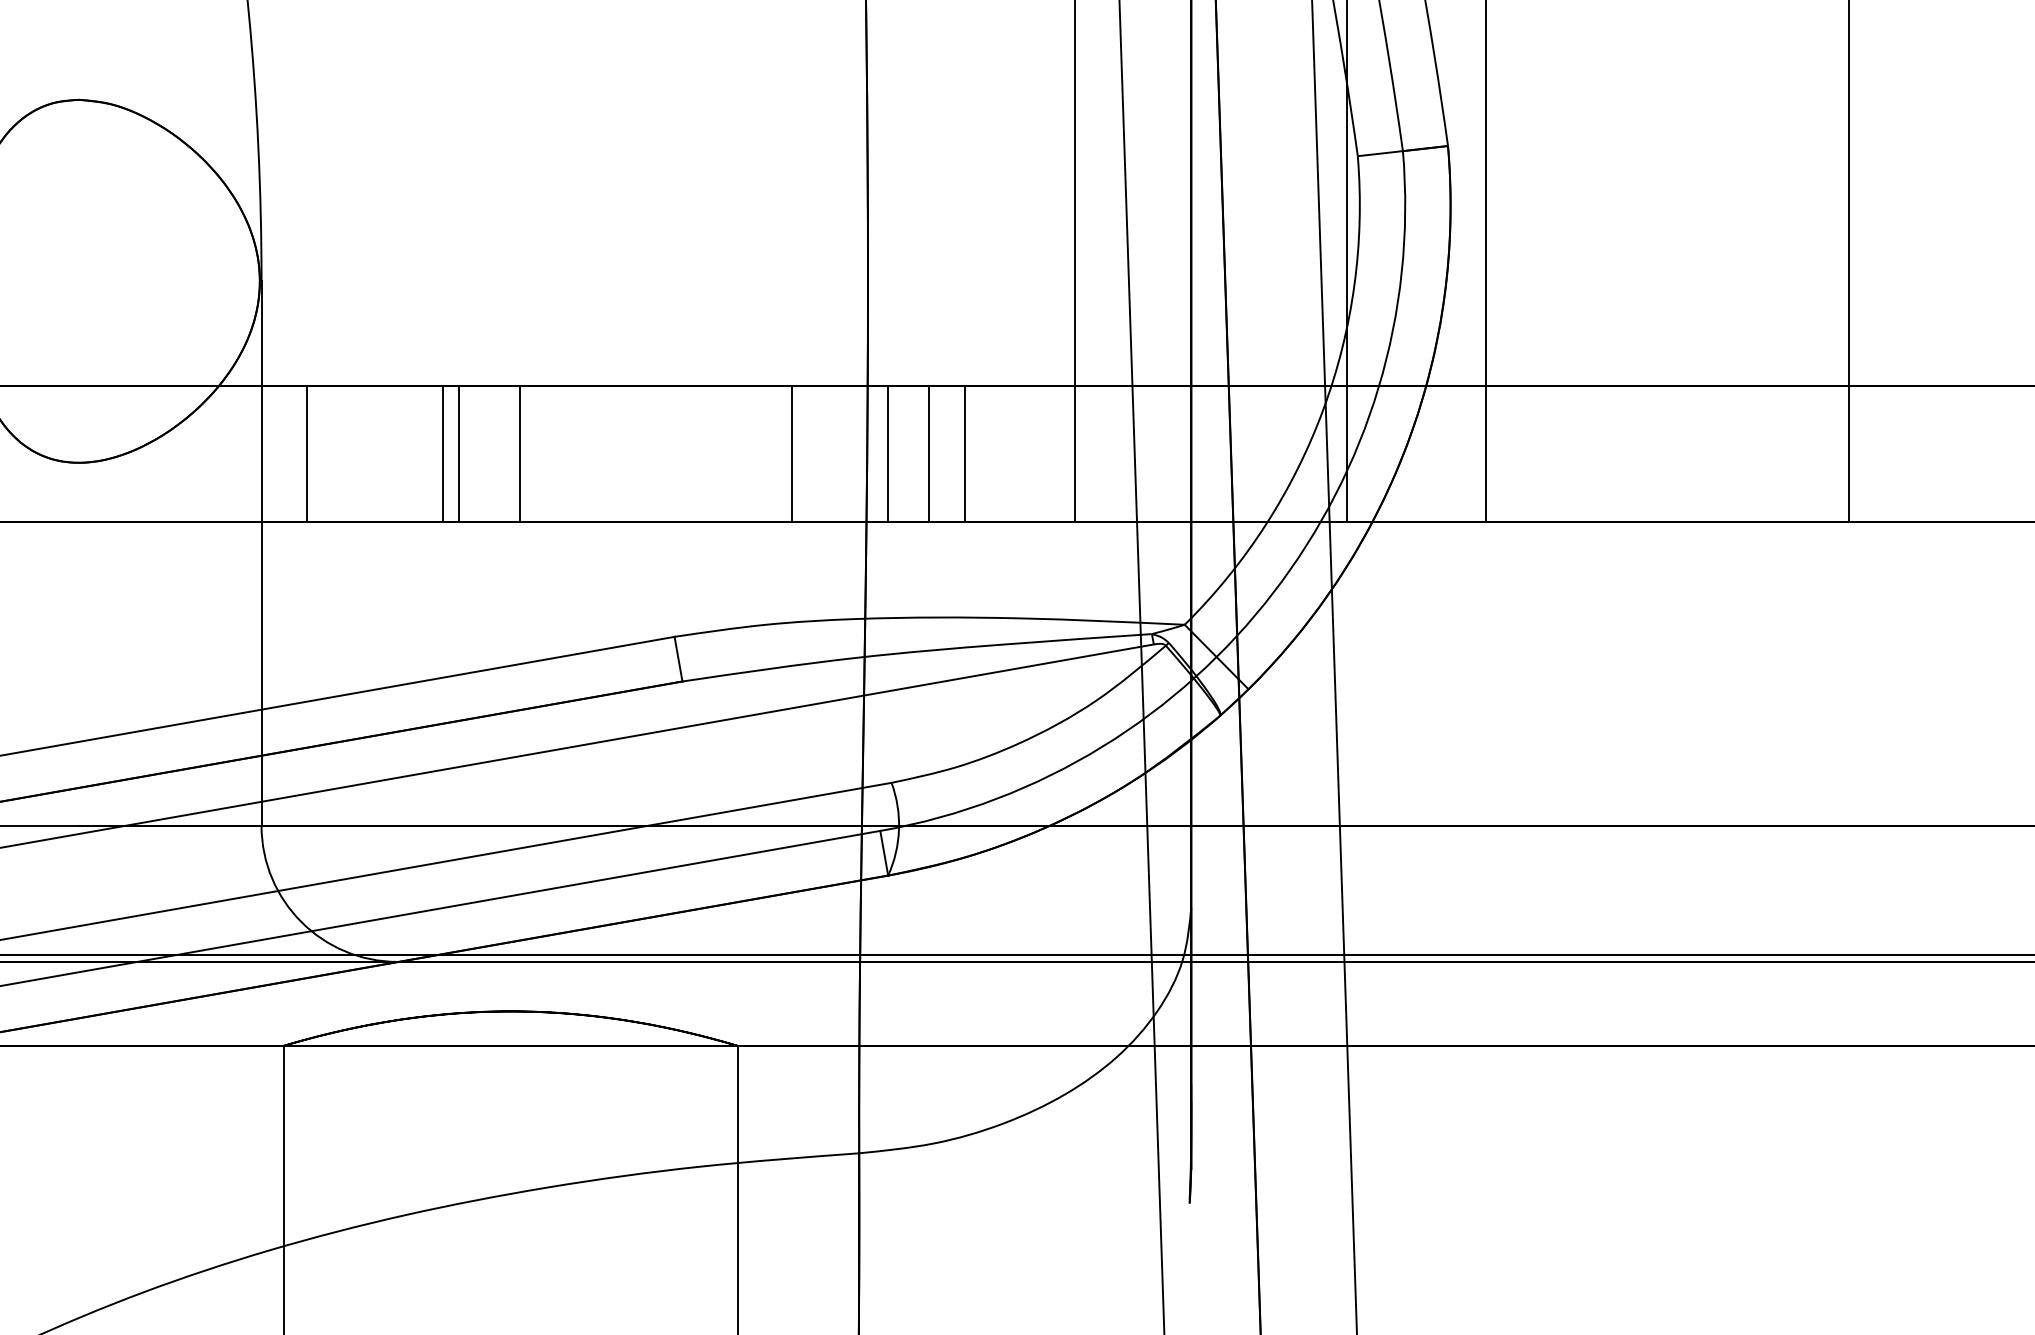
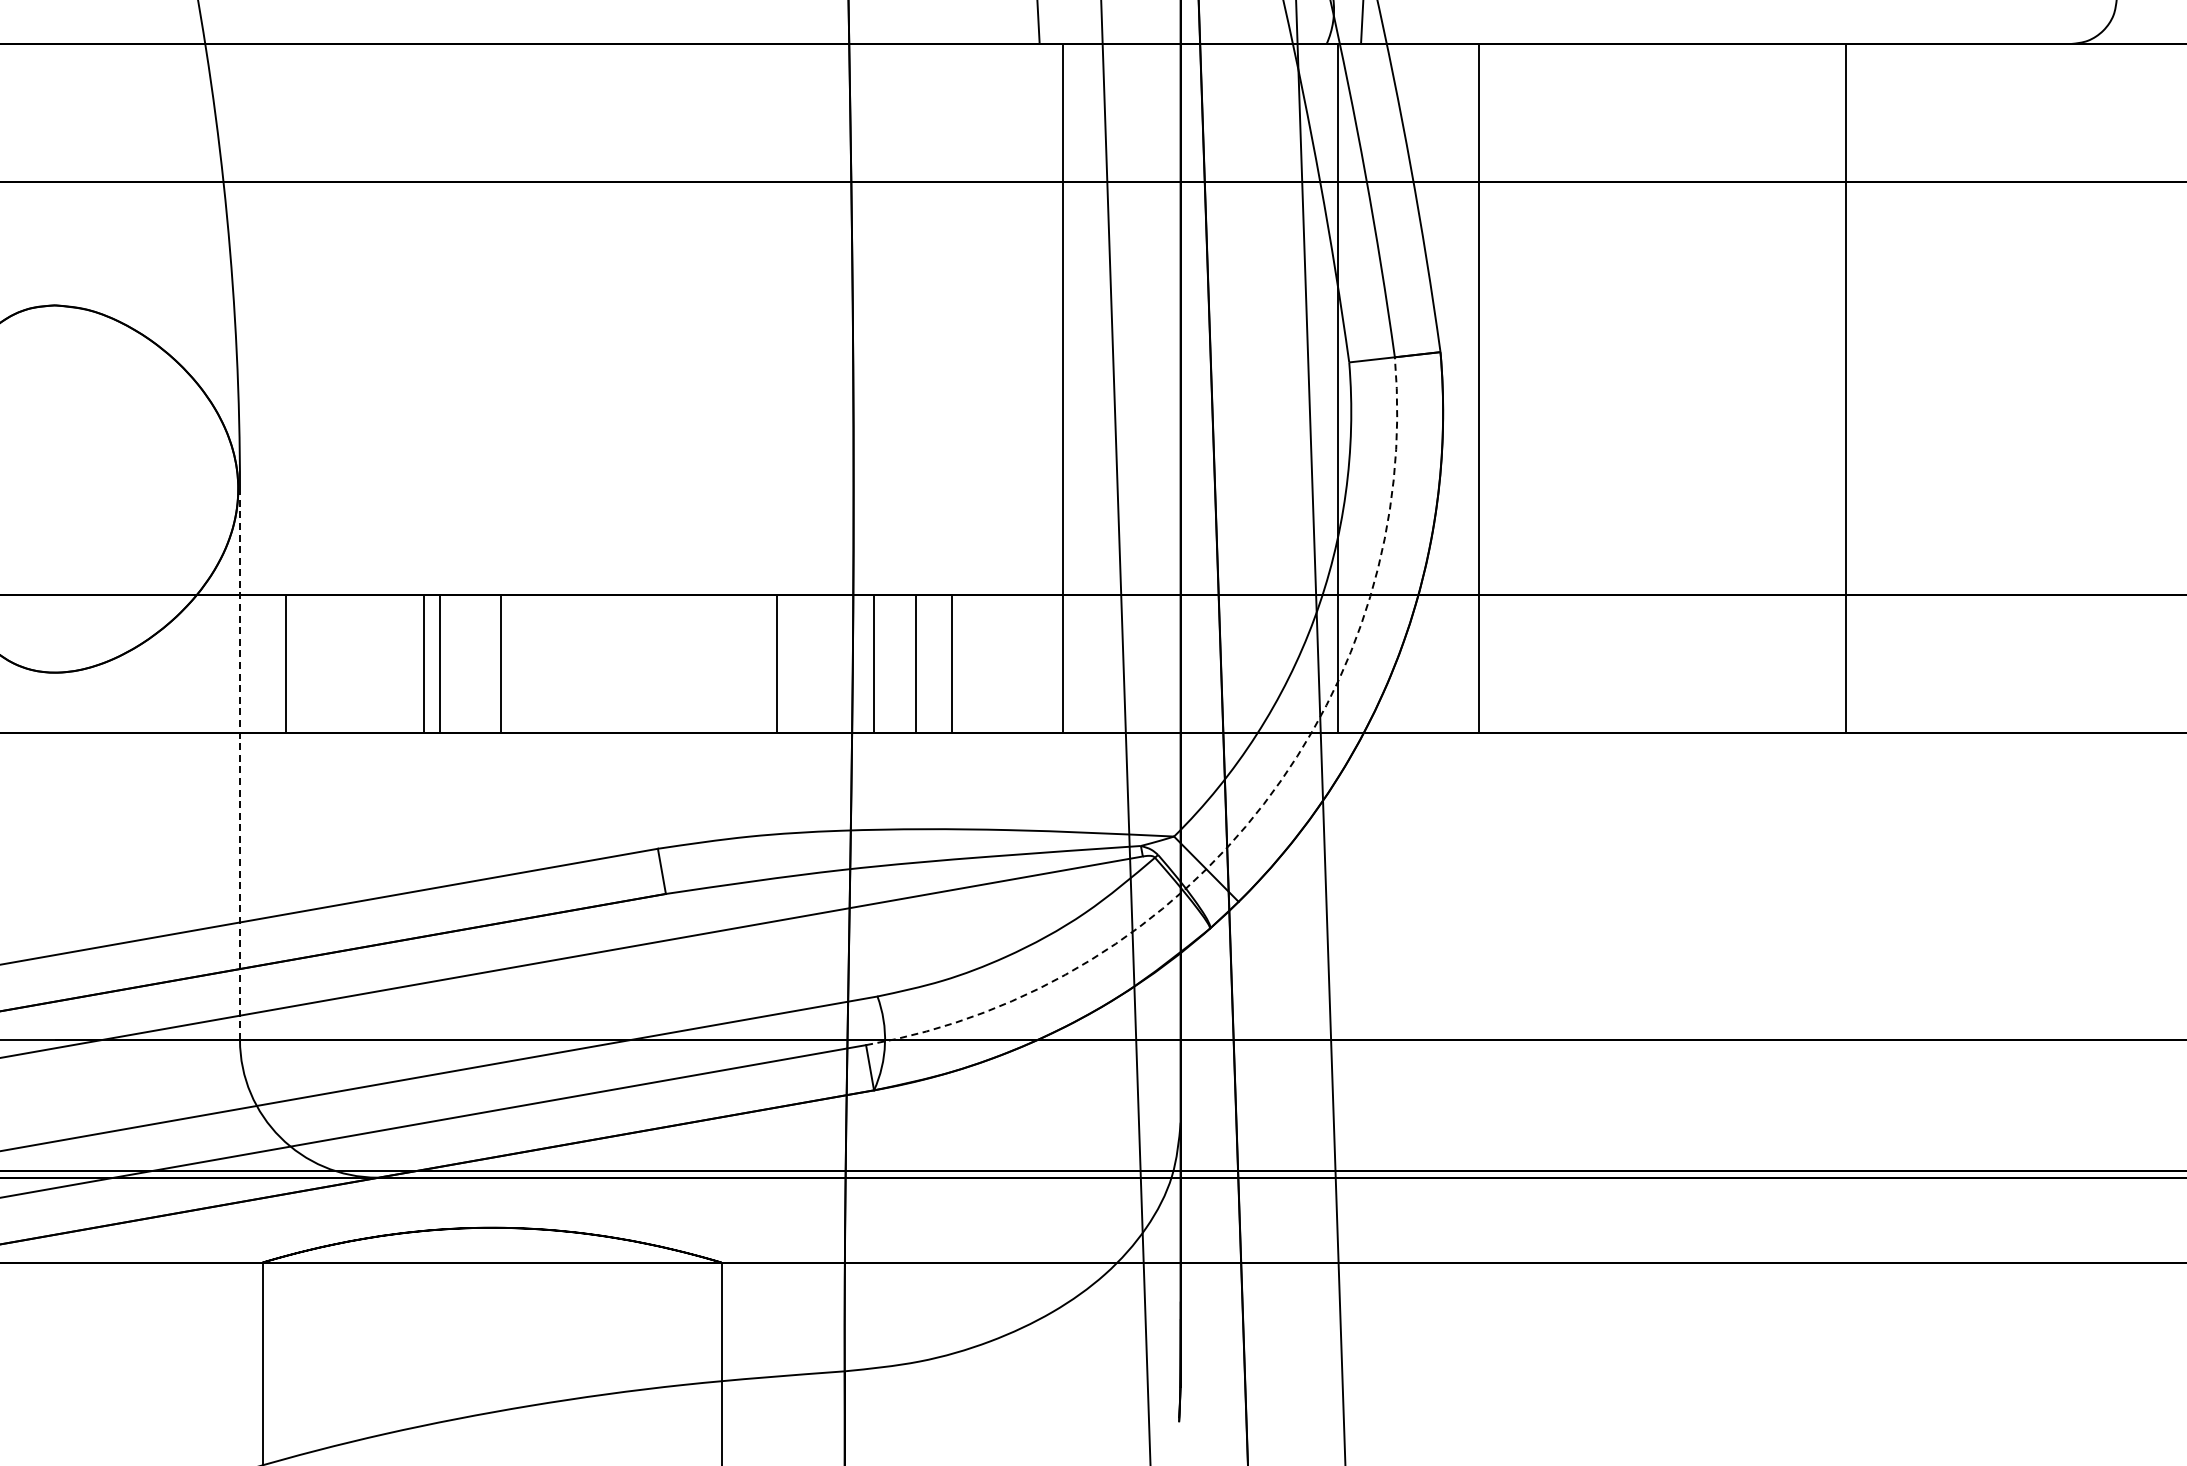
line: (262, 552) -> (240, 763), solid -> dashed
arc: (1274, 592) -> (1264, 803), solid -> dashed

